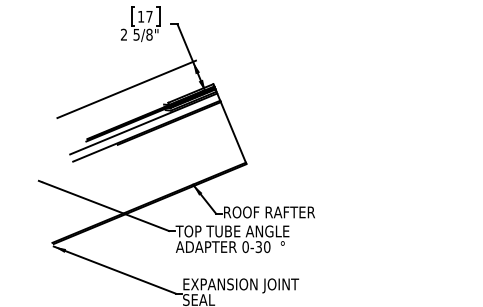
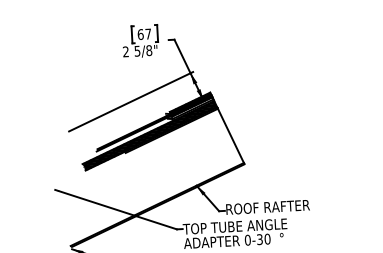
text: (141, 16) -> (141, 34), 17 -> 67
hatch: (191, 94) -> (190, 103), added
hatch: (145, 127) -> (150, 135), added

